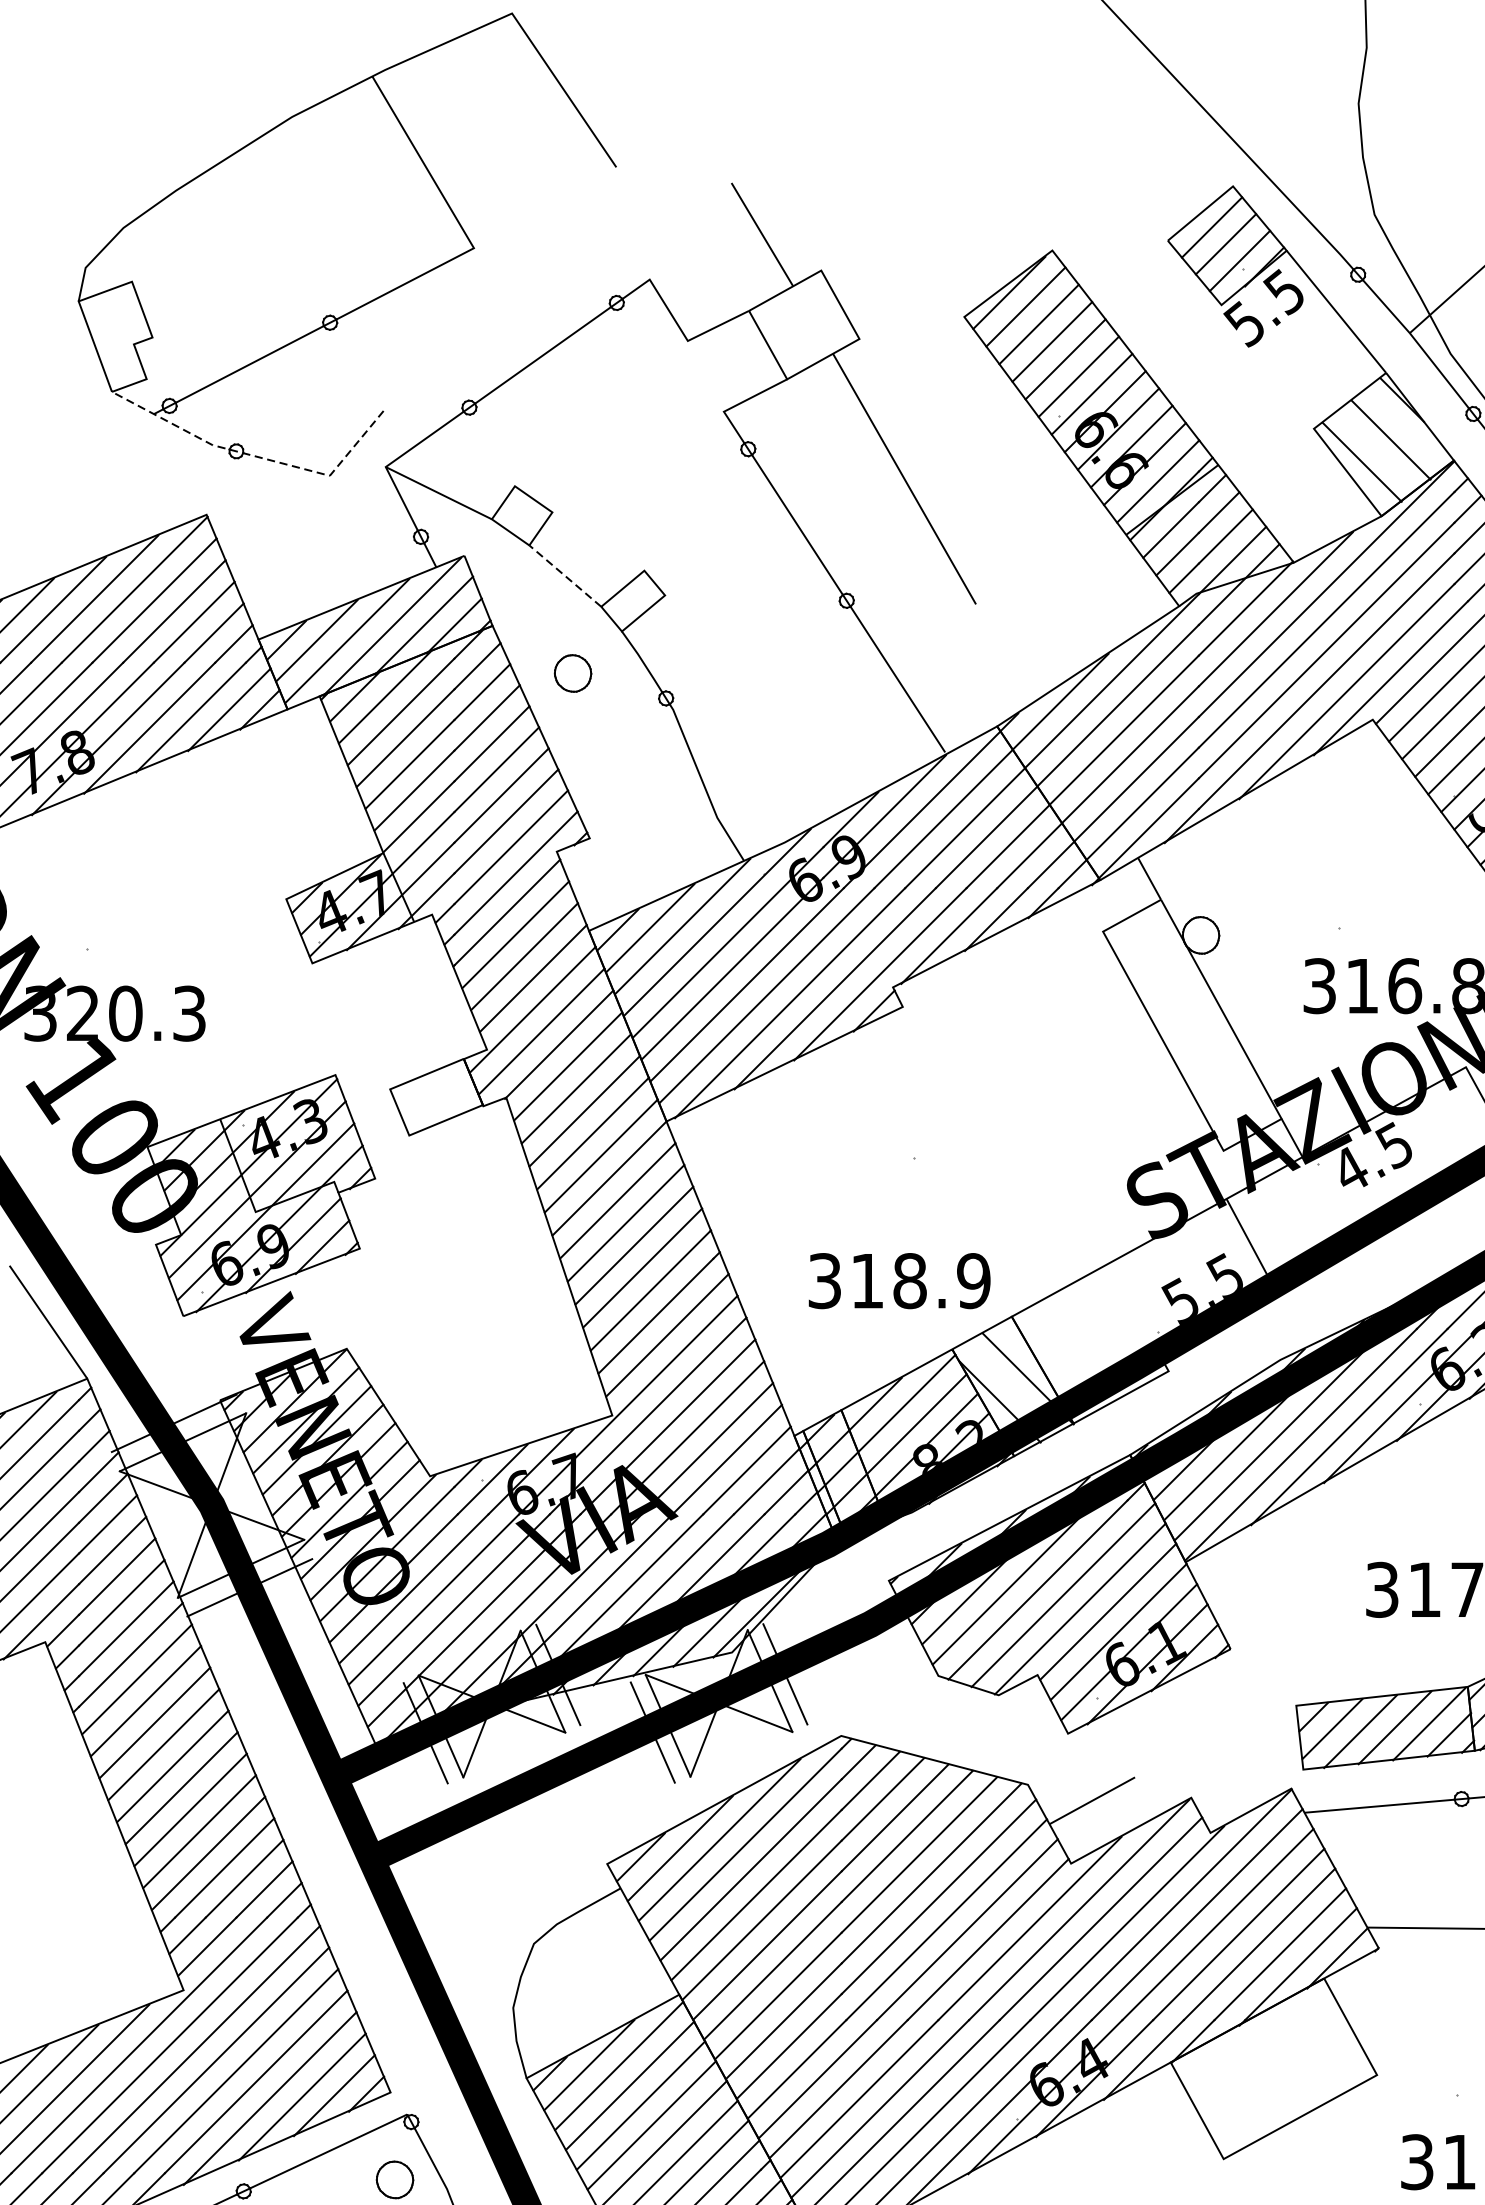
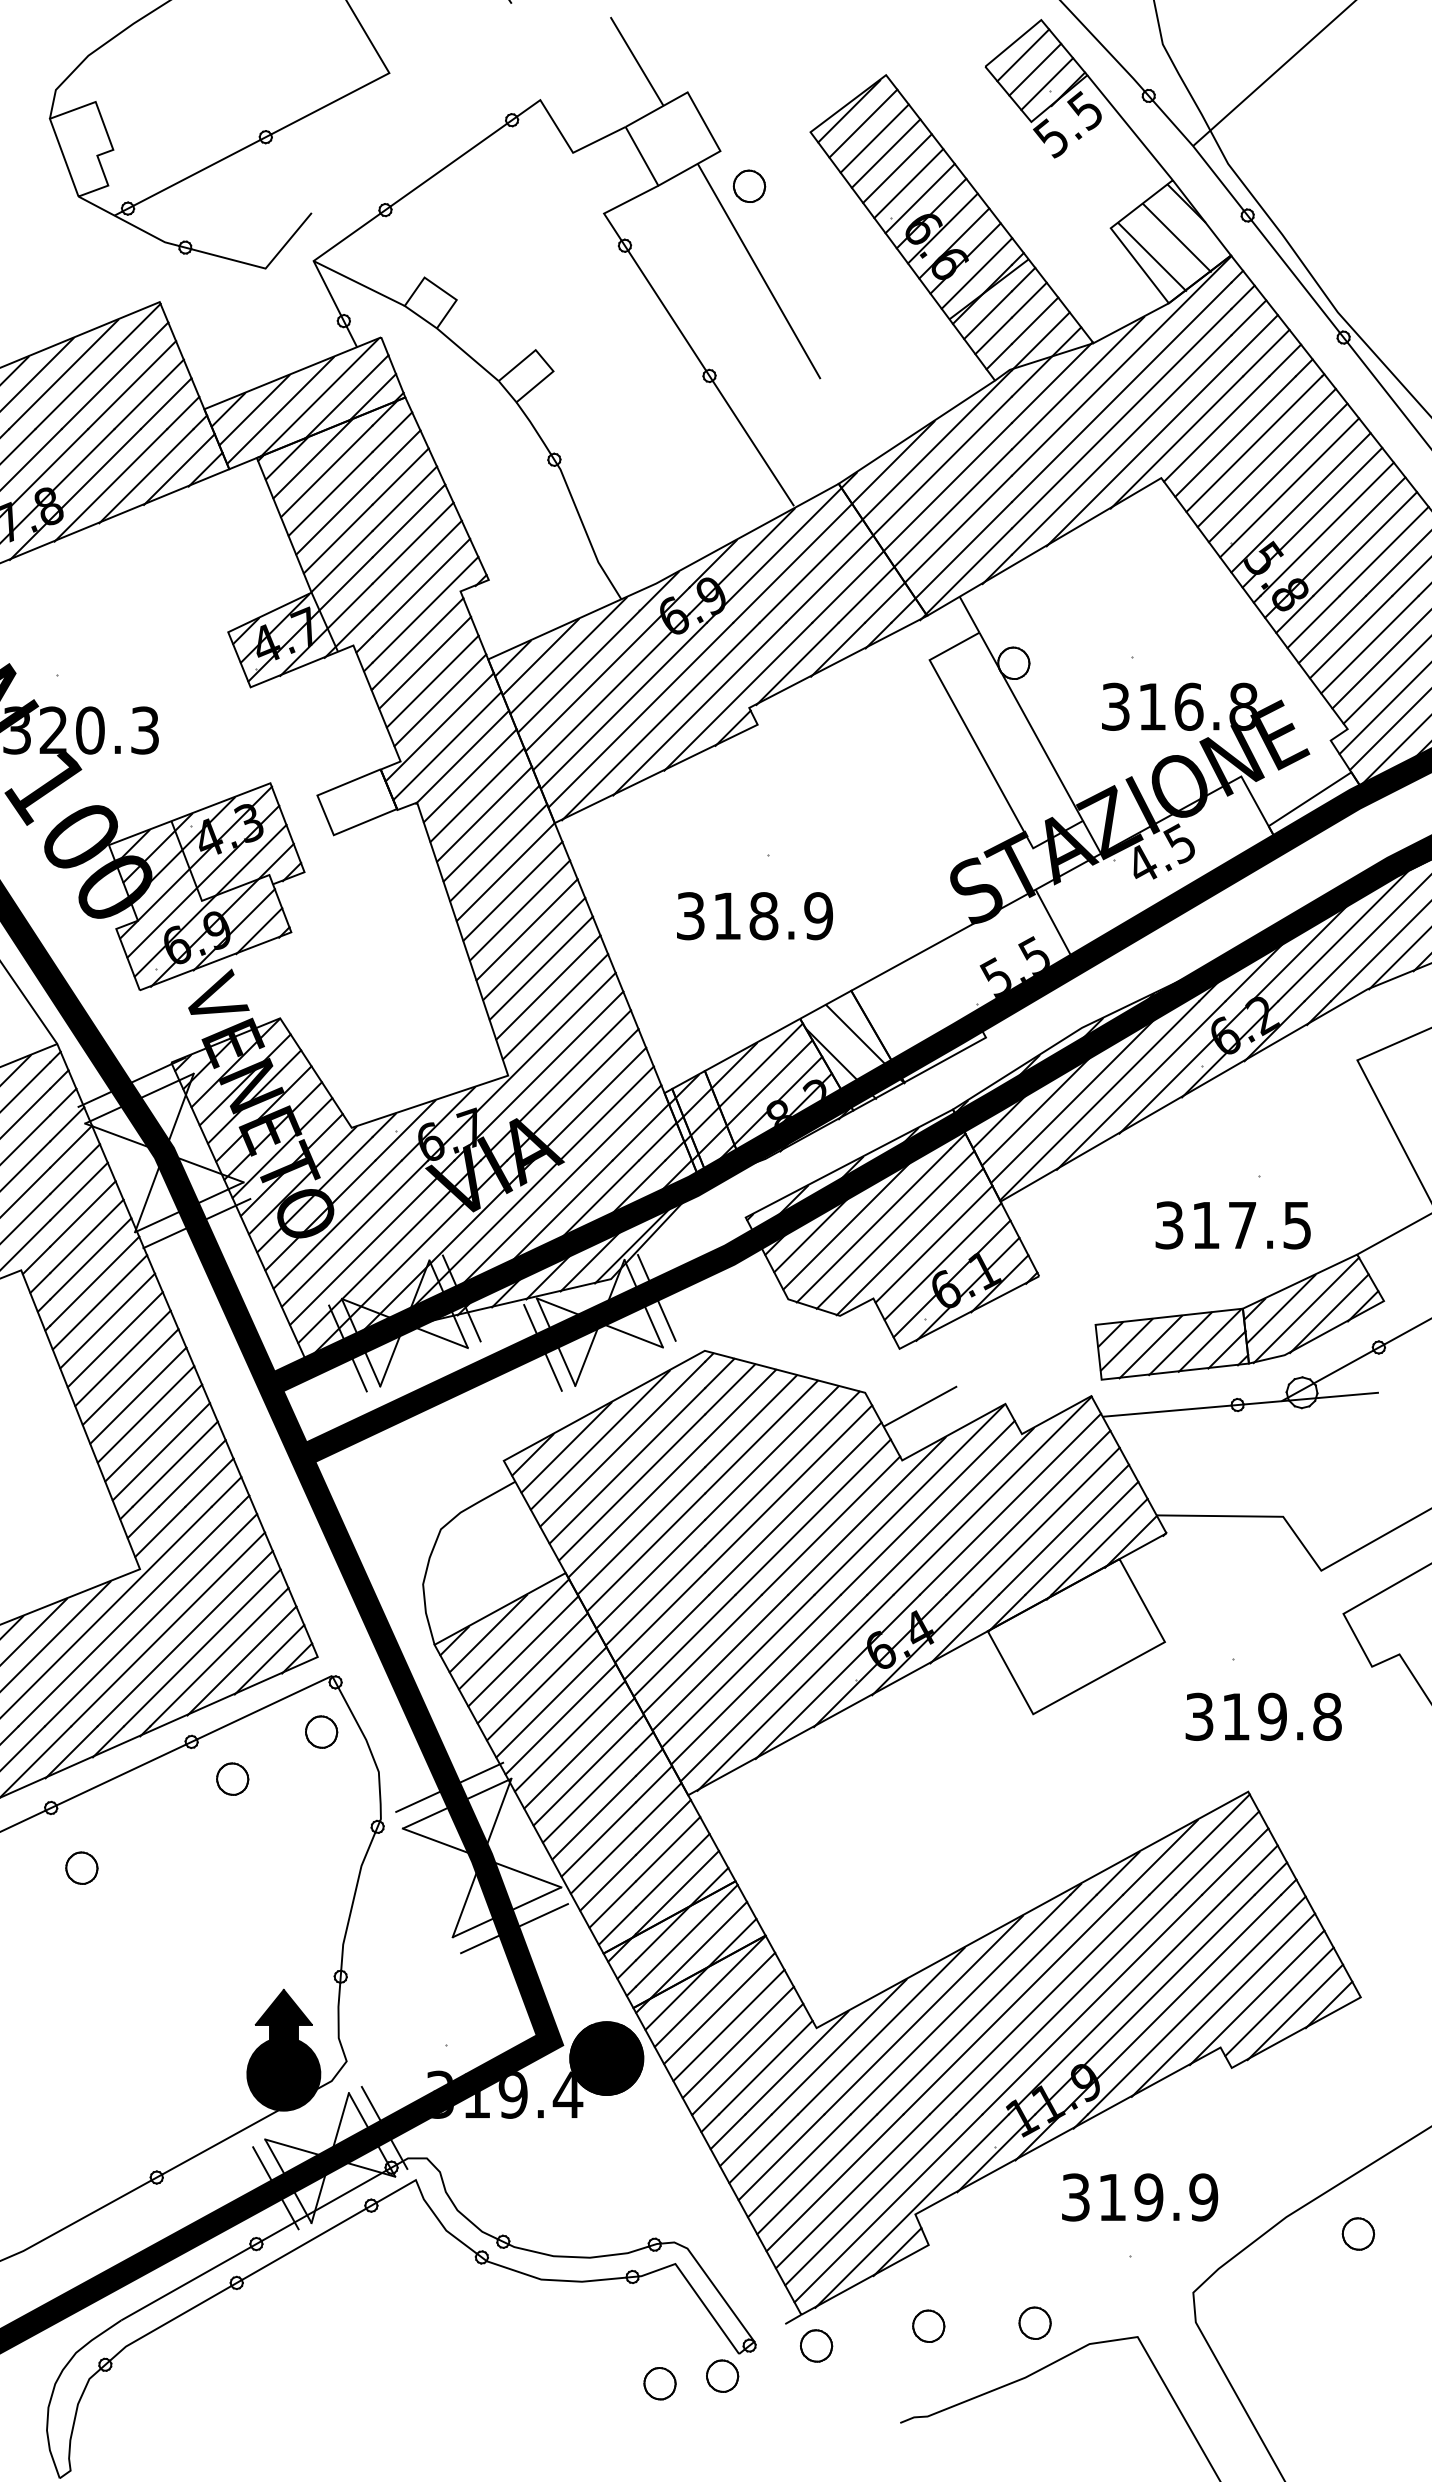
line: (257, 457) -> (203, 252), dashed -> solid
line: (564, 575) -> (467, 354), dashed -> solid
part: (573, 672) -> (749, 185), moved
text: (899, 1281) -> (754, 916), moved

